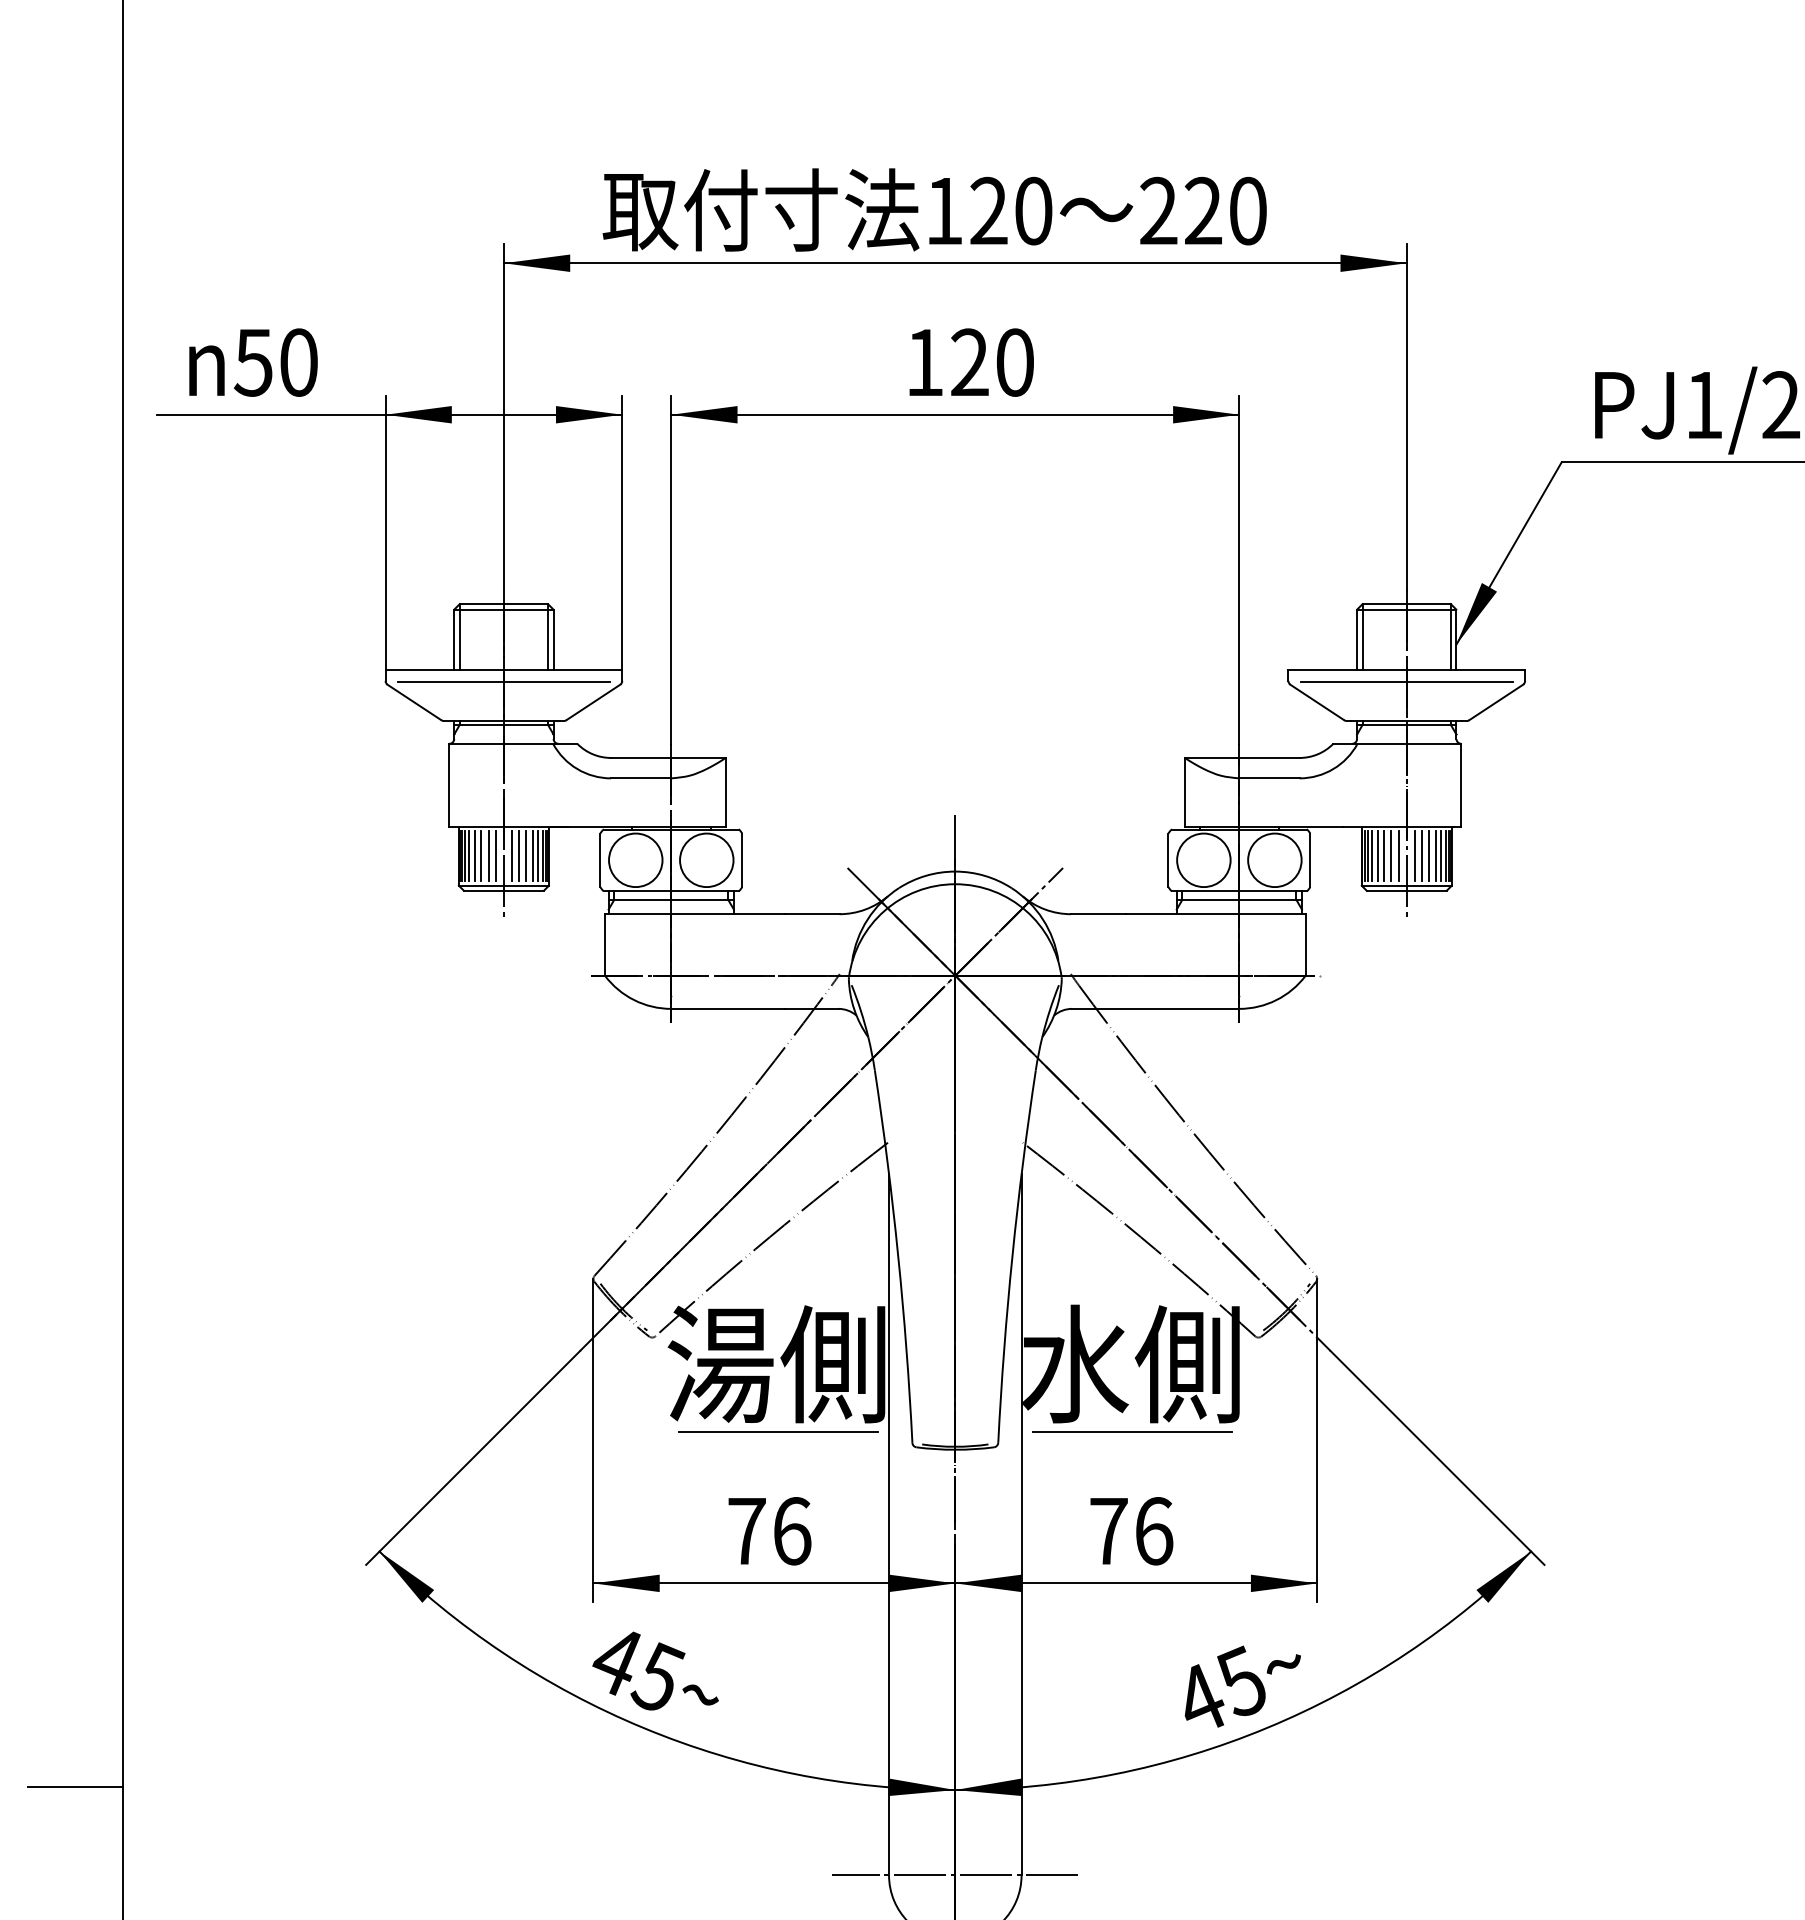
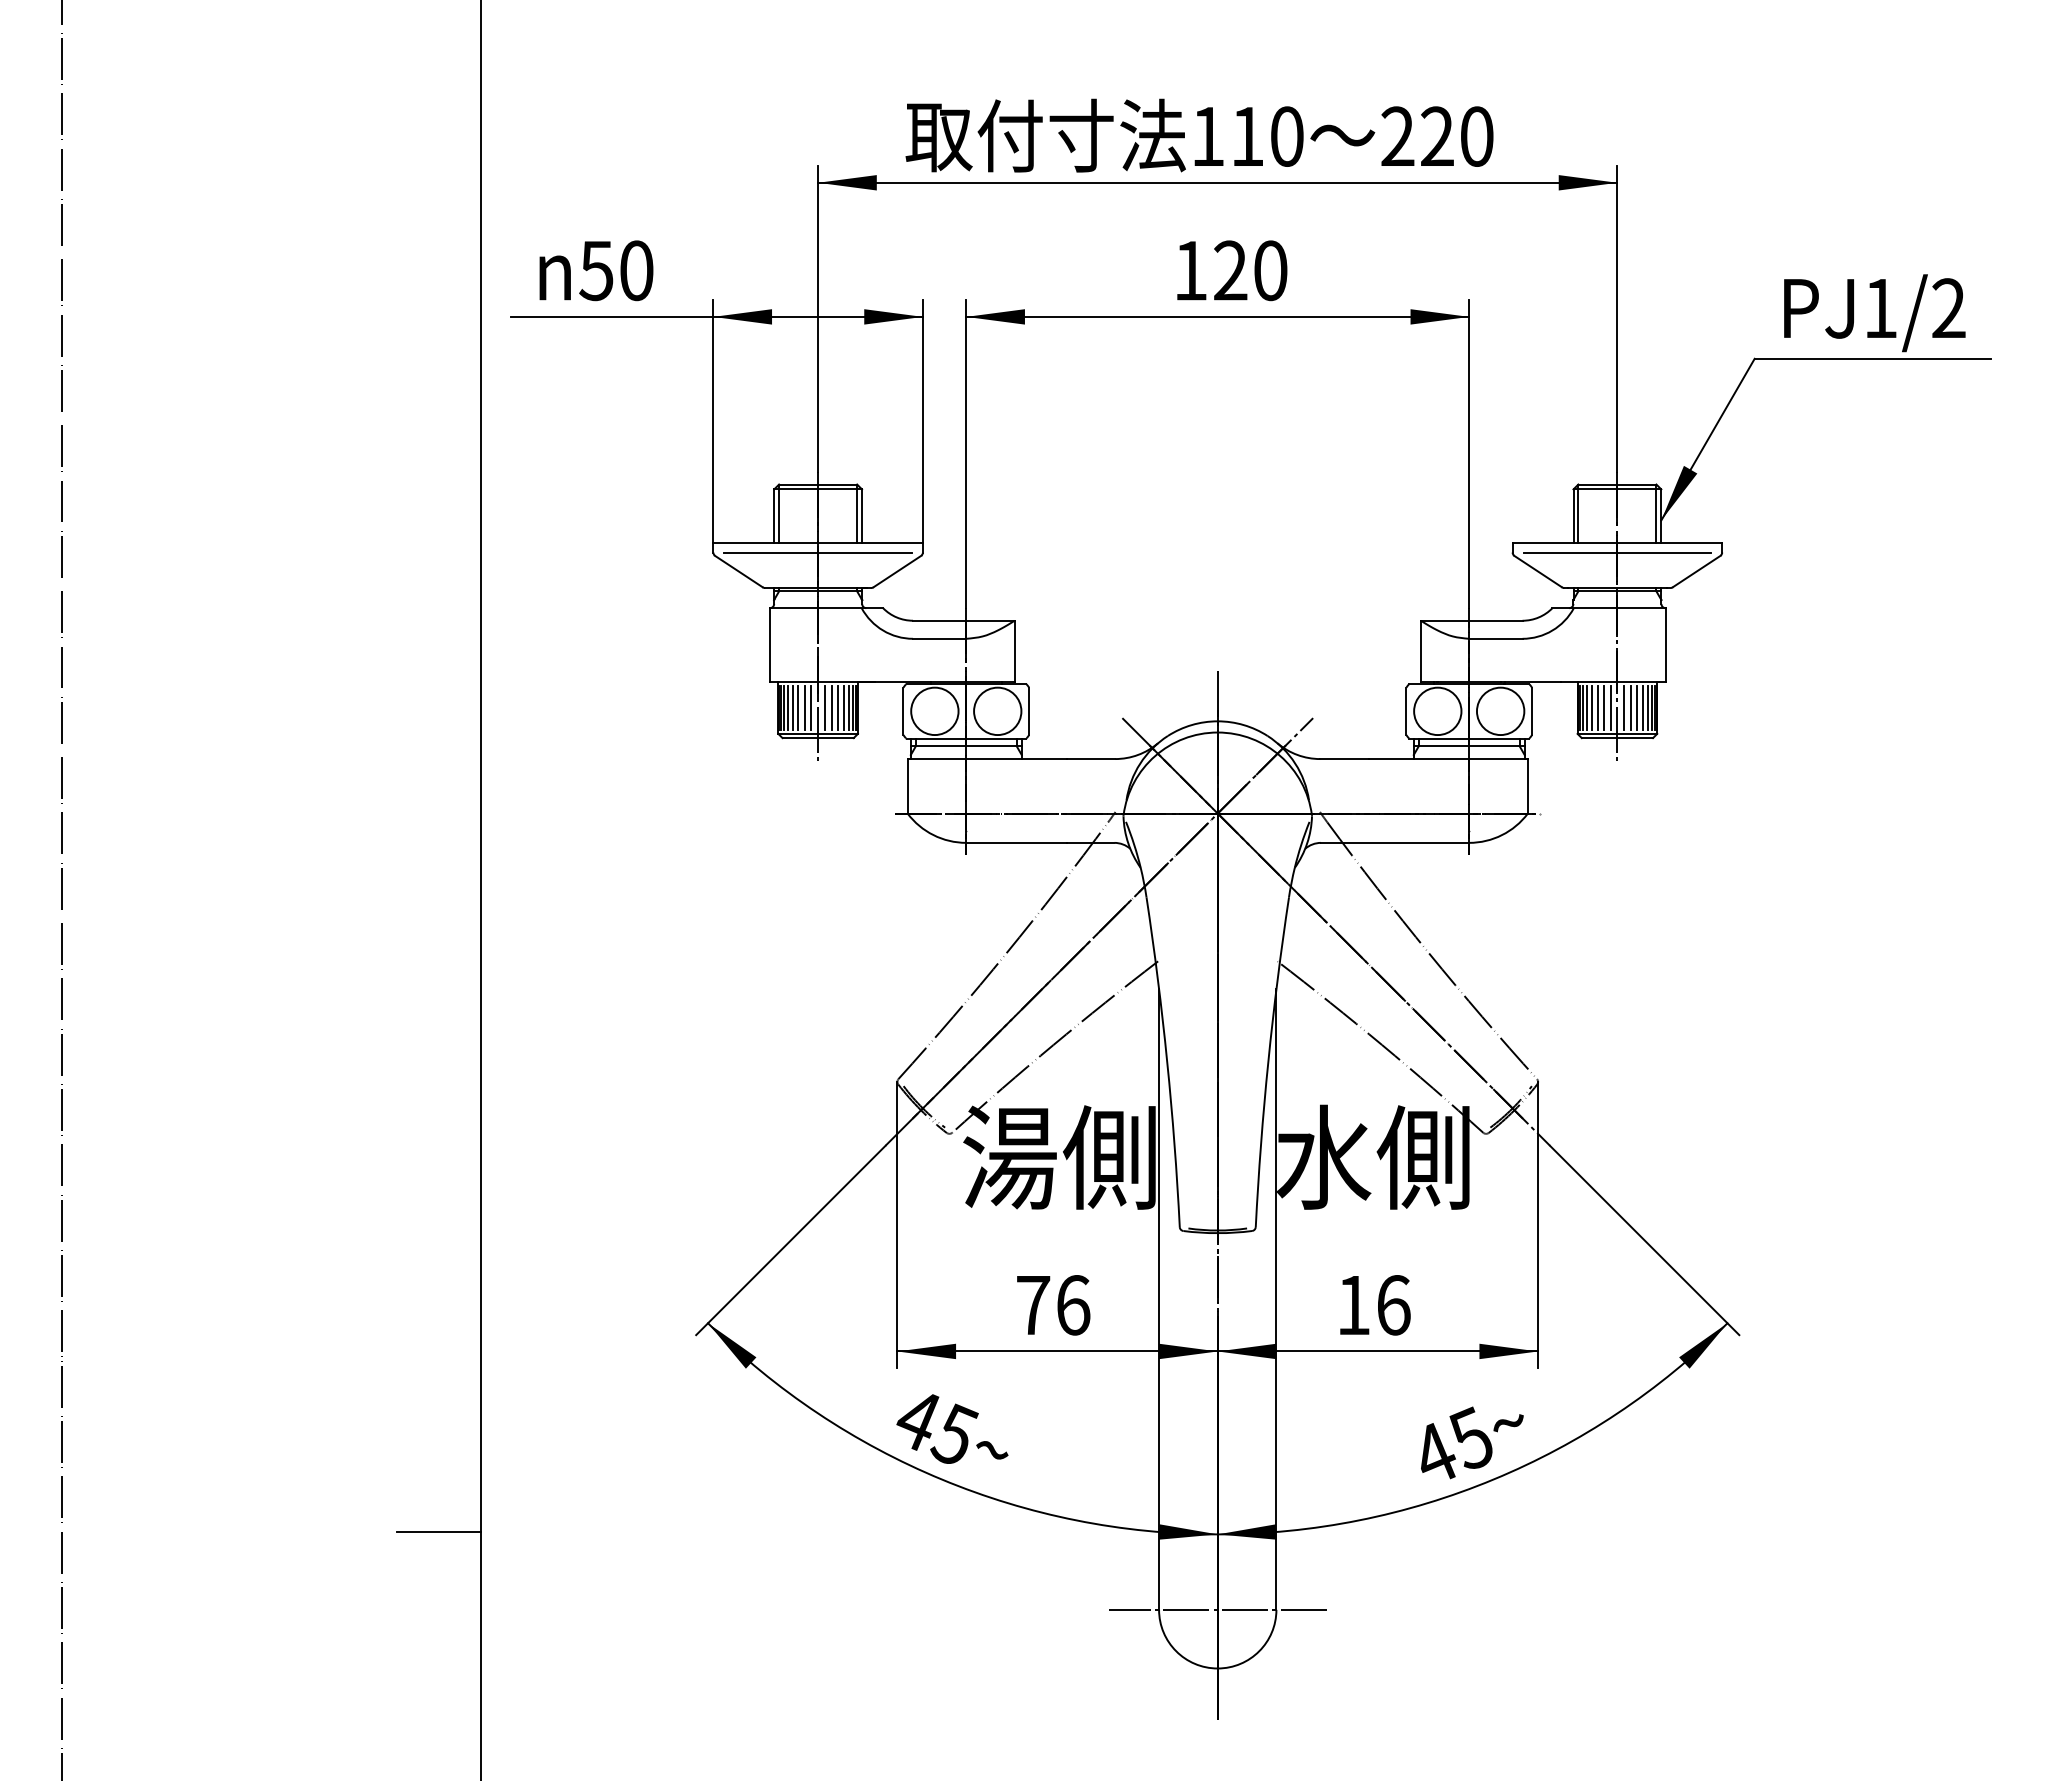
text: (988, 209) -> (1247, 135), 120 -> 110
line: (777, 1432) -> (1060, 1217), removed
line: (1132, 1432) -> (1374, 1217), removed
text: (1108, 1531) -> (1353, 1305), 76 -> 16

